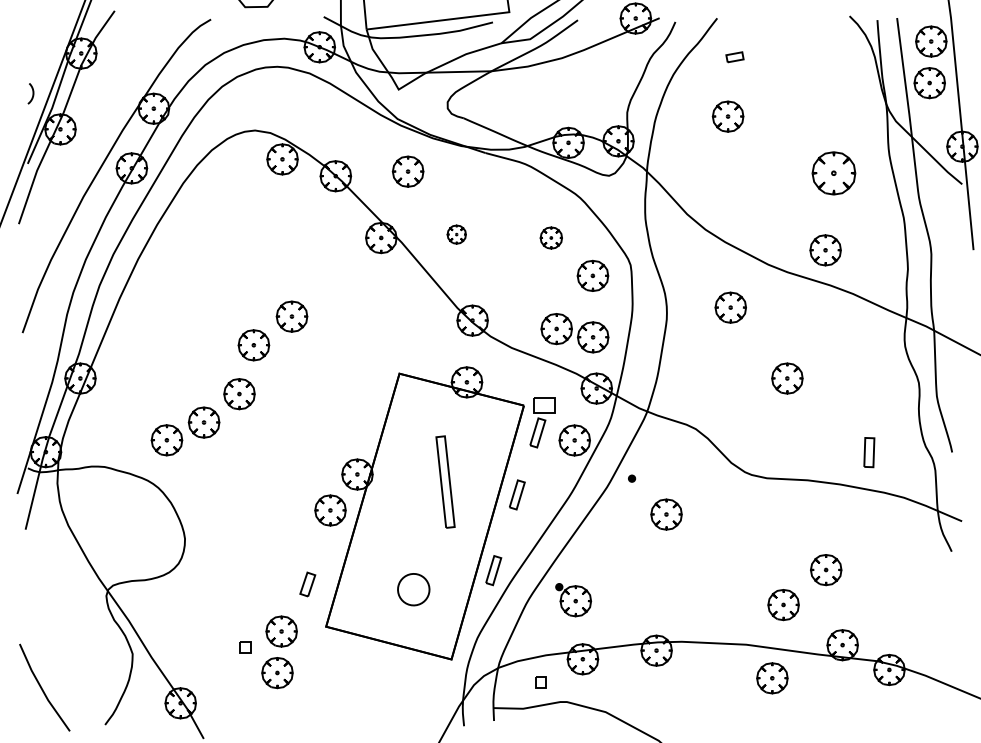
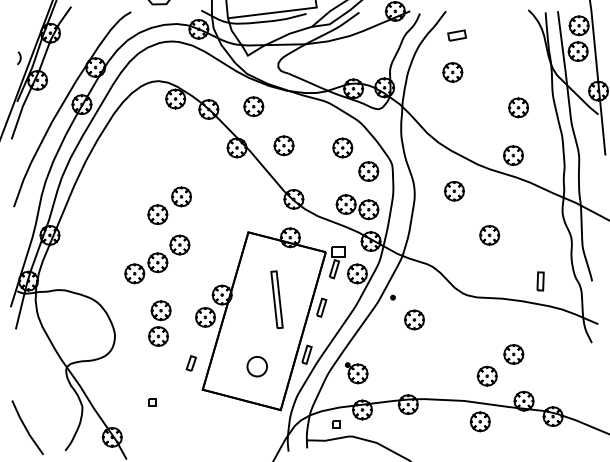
part: (734, 57) -> (456, 35), size x1.67
part: (833, 172) -> (518, 107), size x0.71
part: (455, 234) -> (283, 145), size x1.67
part: (550, 237) -> (342, 147), size x1.43
part: (203, 417) -> (157, 259), moved
part: (279, 652) -> (159, 323), moved

